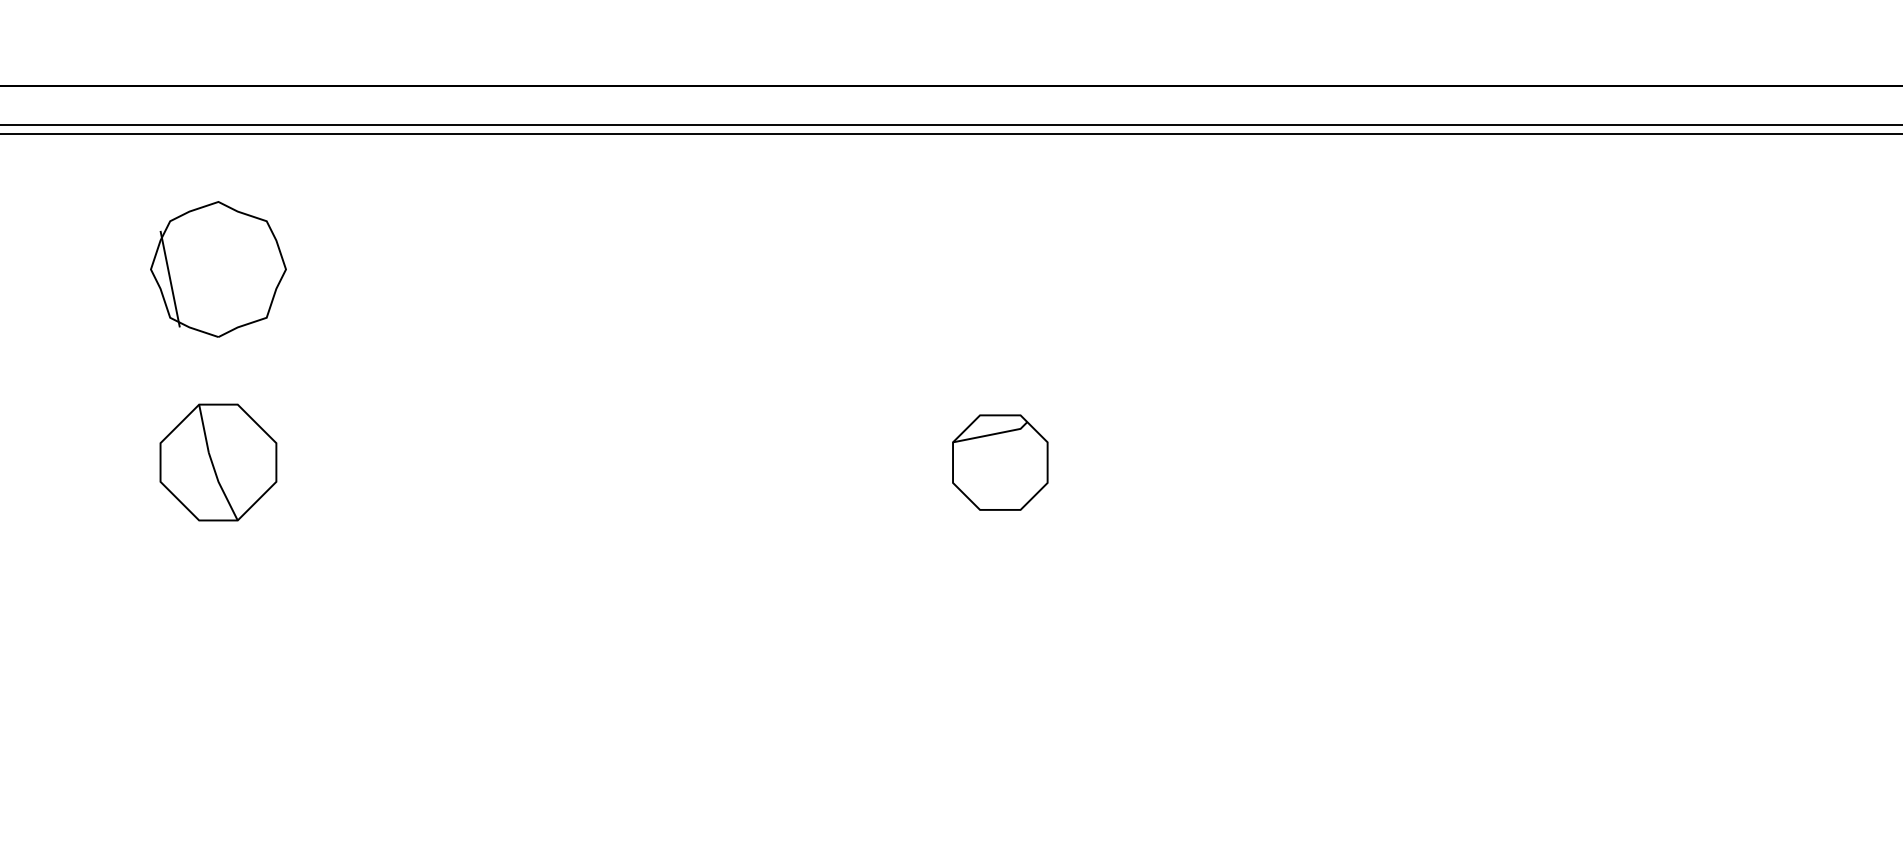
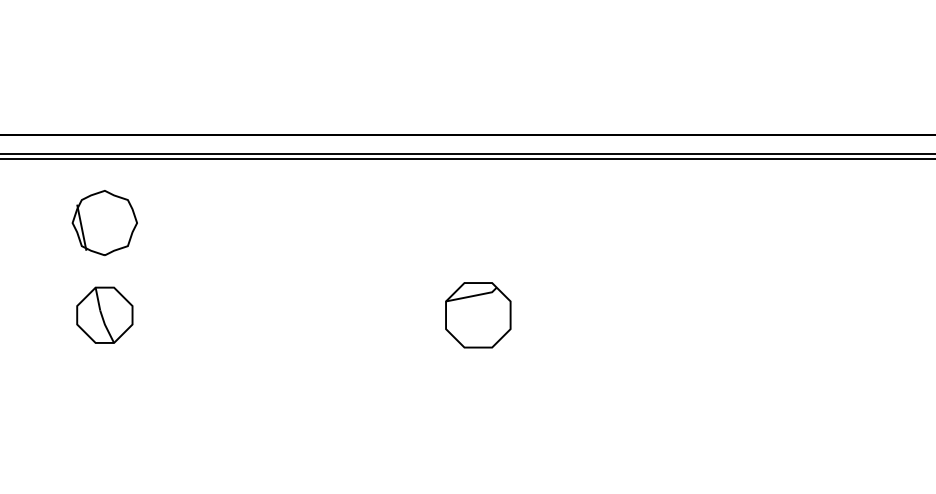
part: (1000, 462) -> (478, 315), size x1.43

